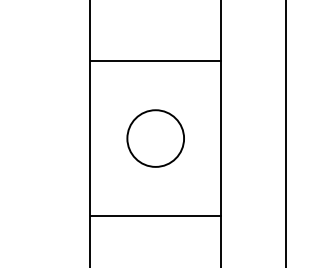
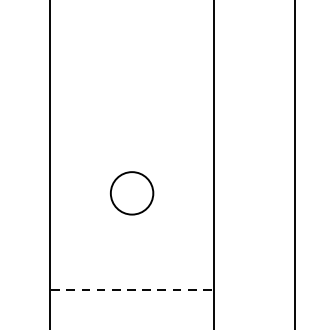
line: (155, 61) -> (131, 97), removed
circle: (155, 138) -> (131, 193), size x0.6
line: (155, 215) -> (131, 289), solid -> dashed

